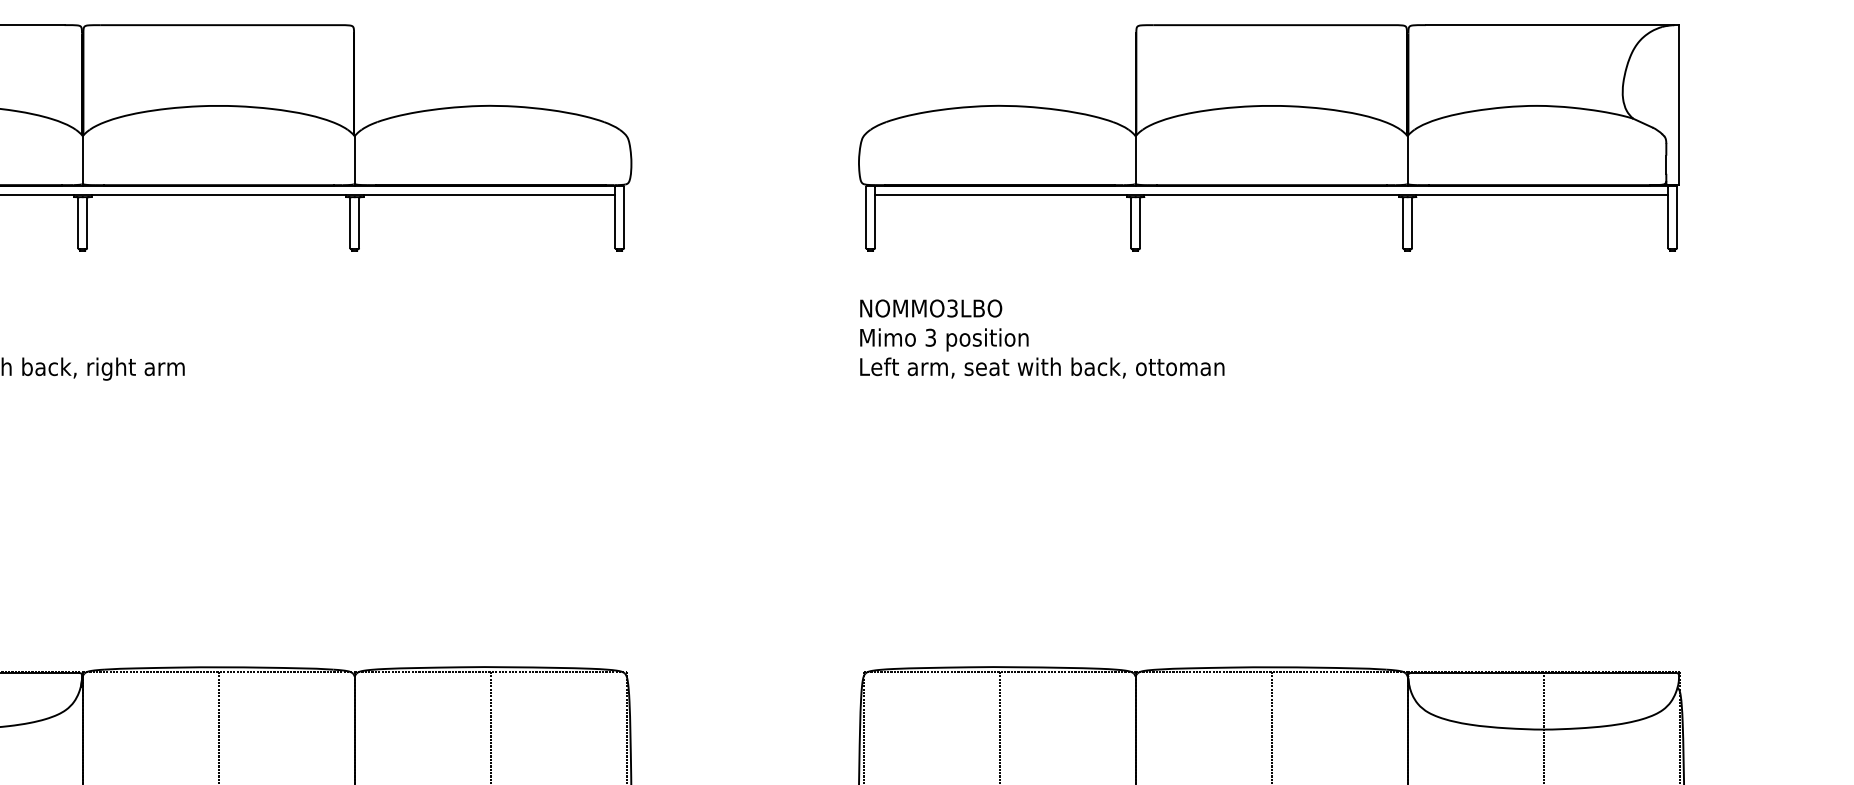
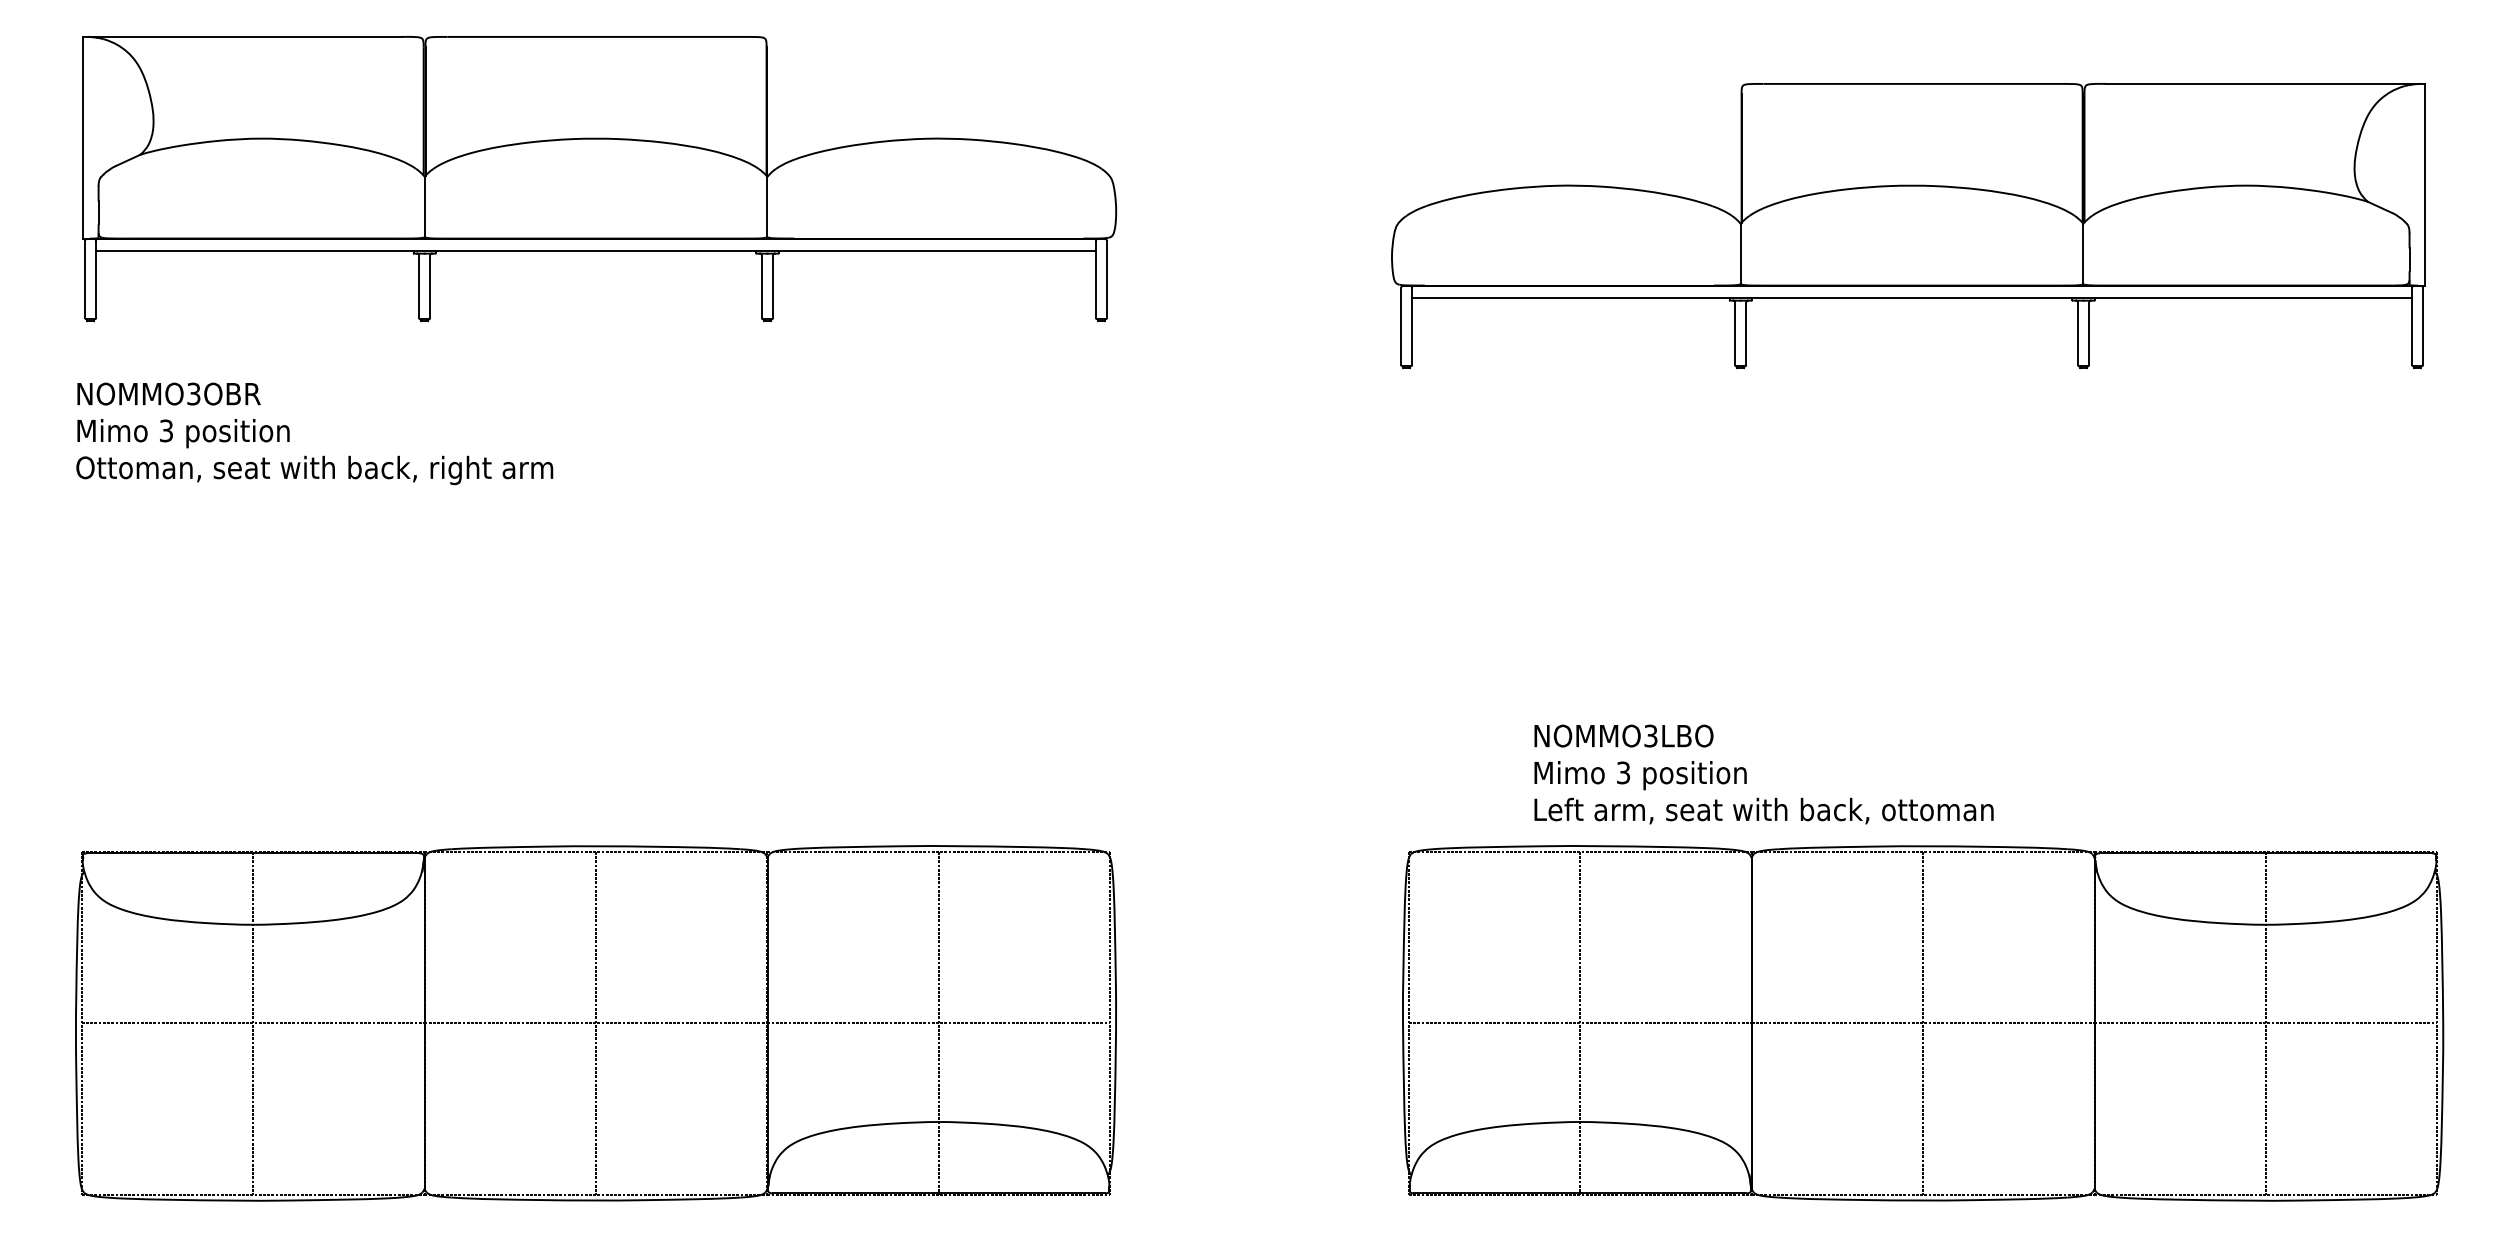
part: (1268, 138) -> (1908, 226), moved
text: (1041, 339) -> (1763, 774), moved

